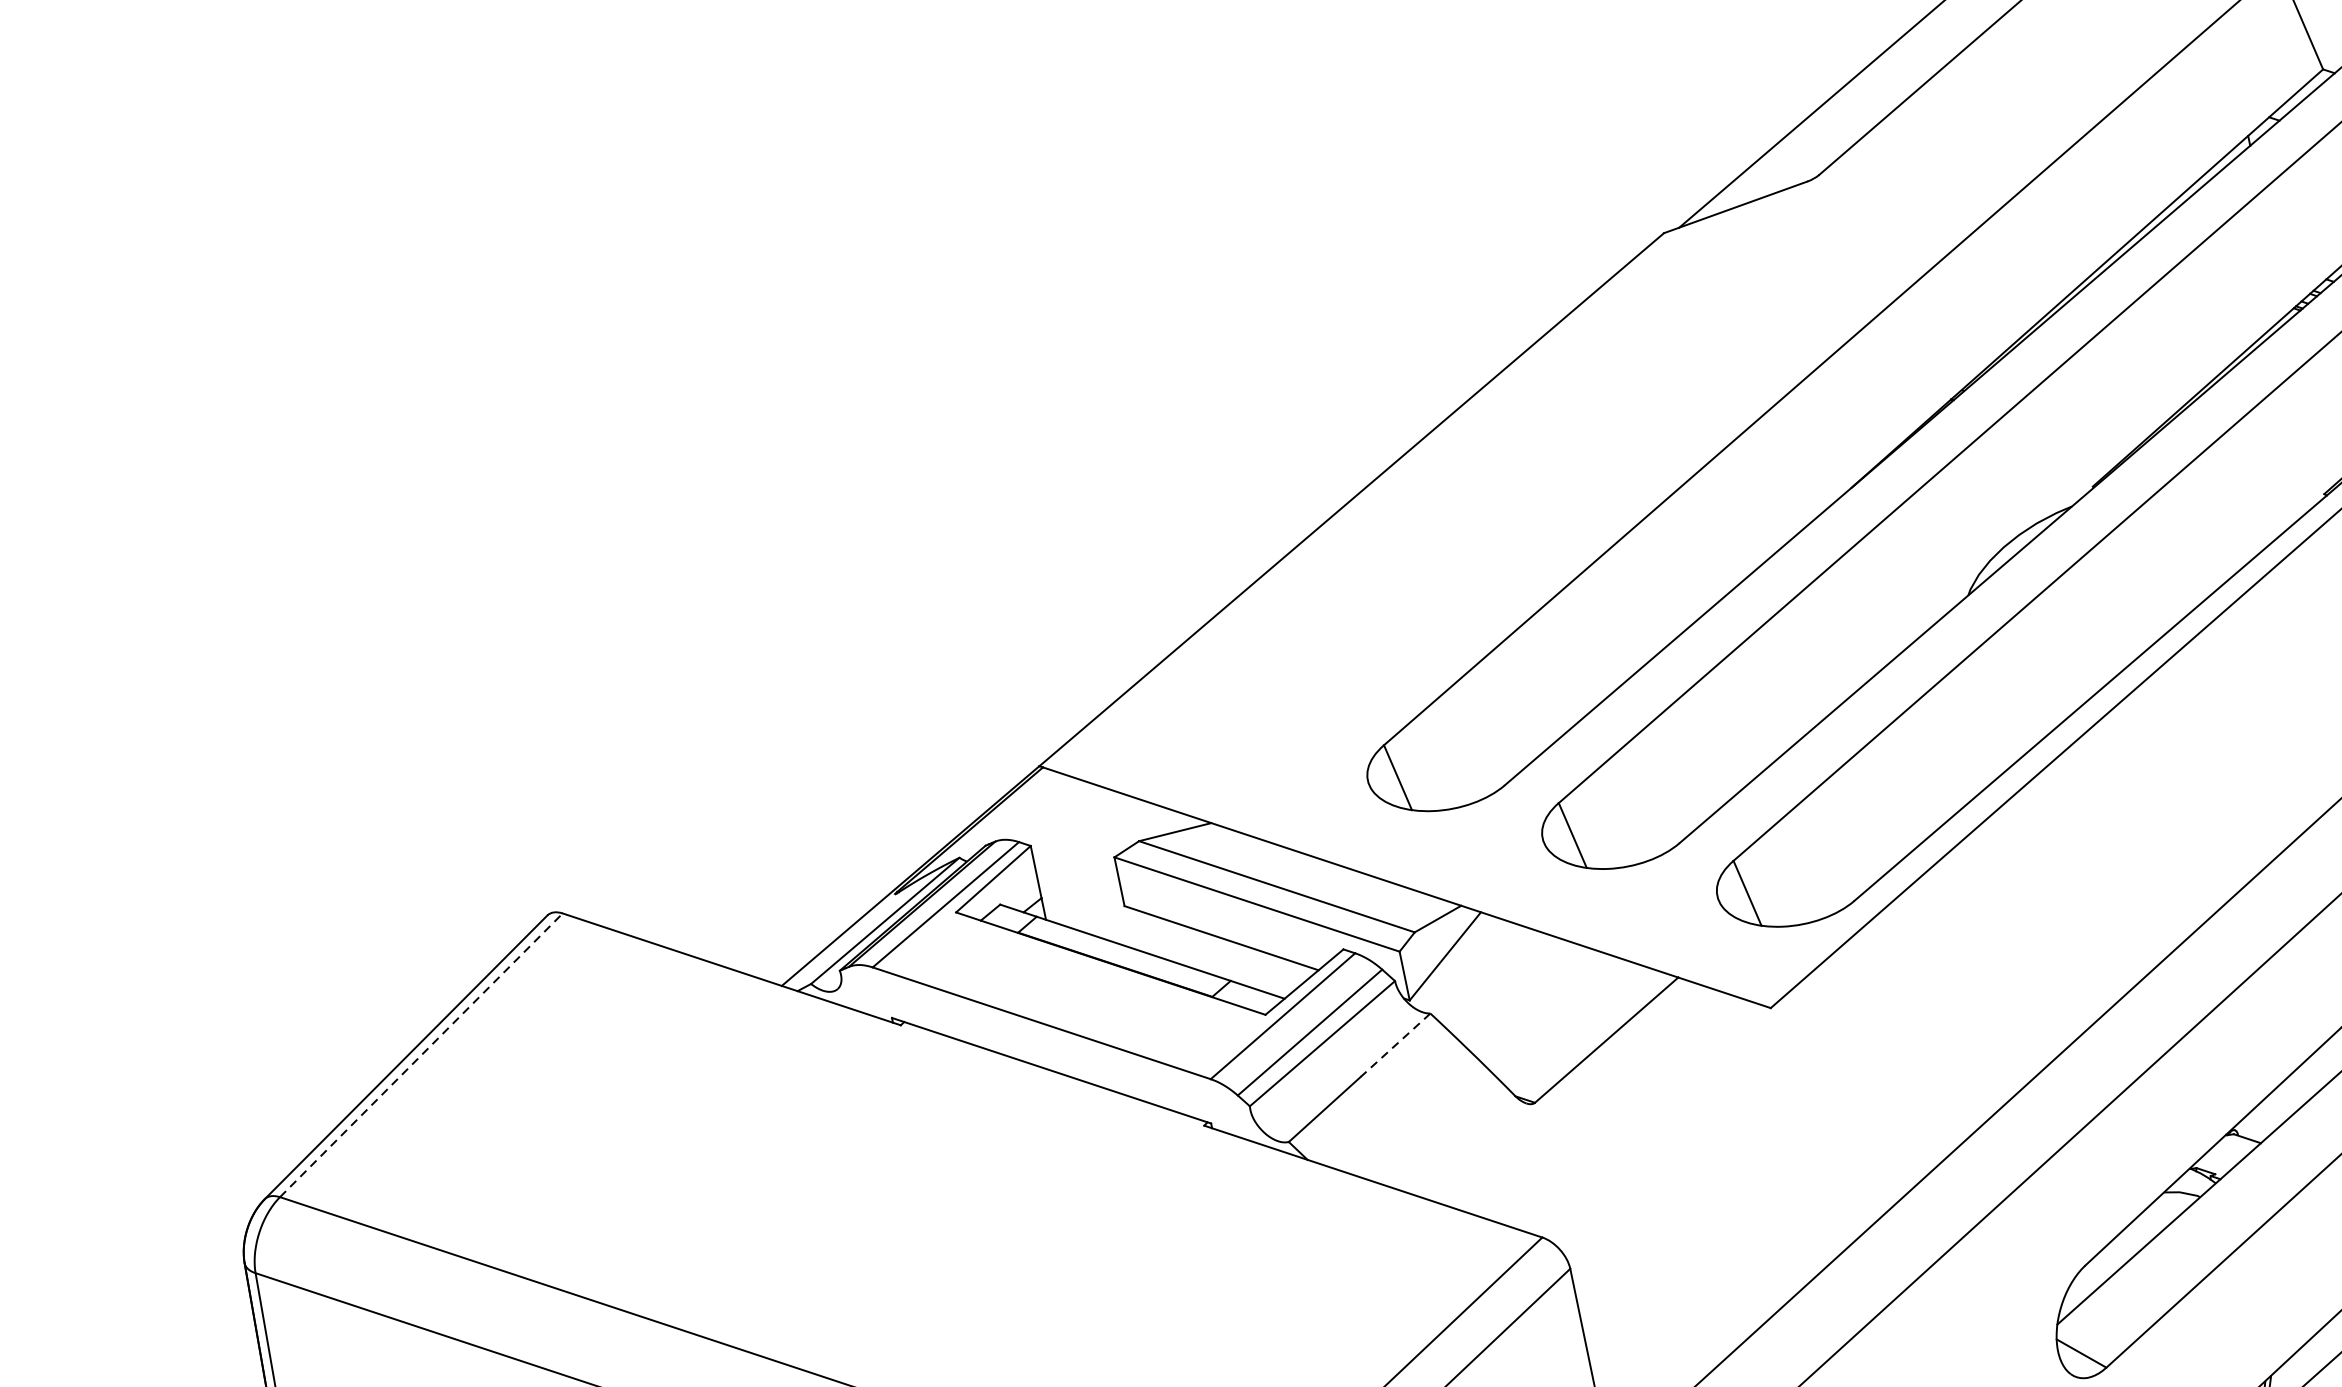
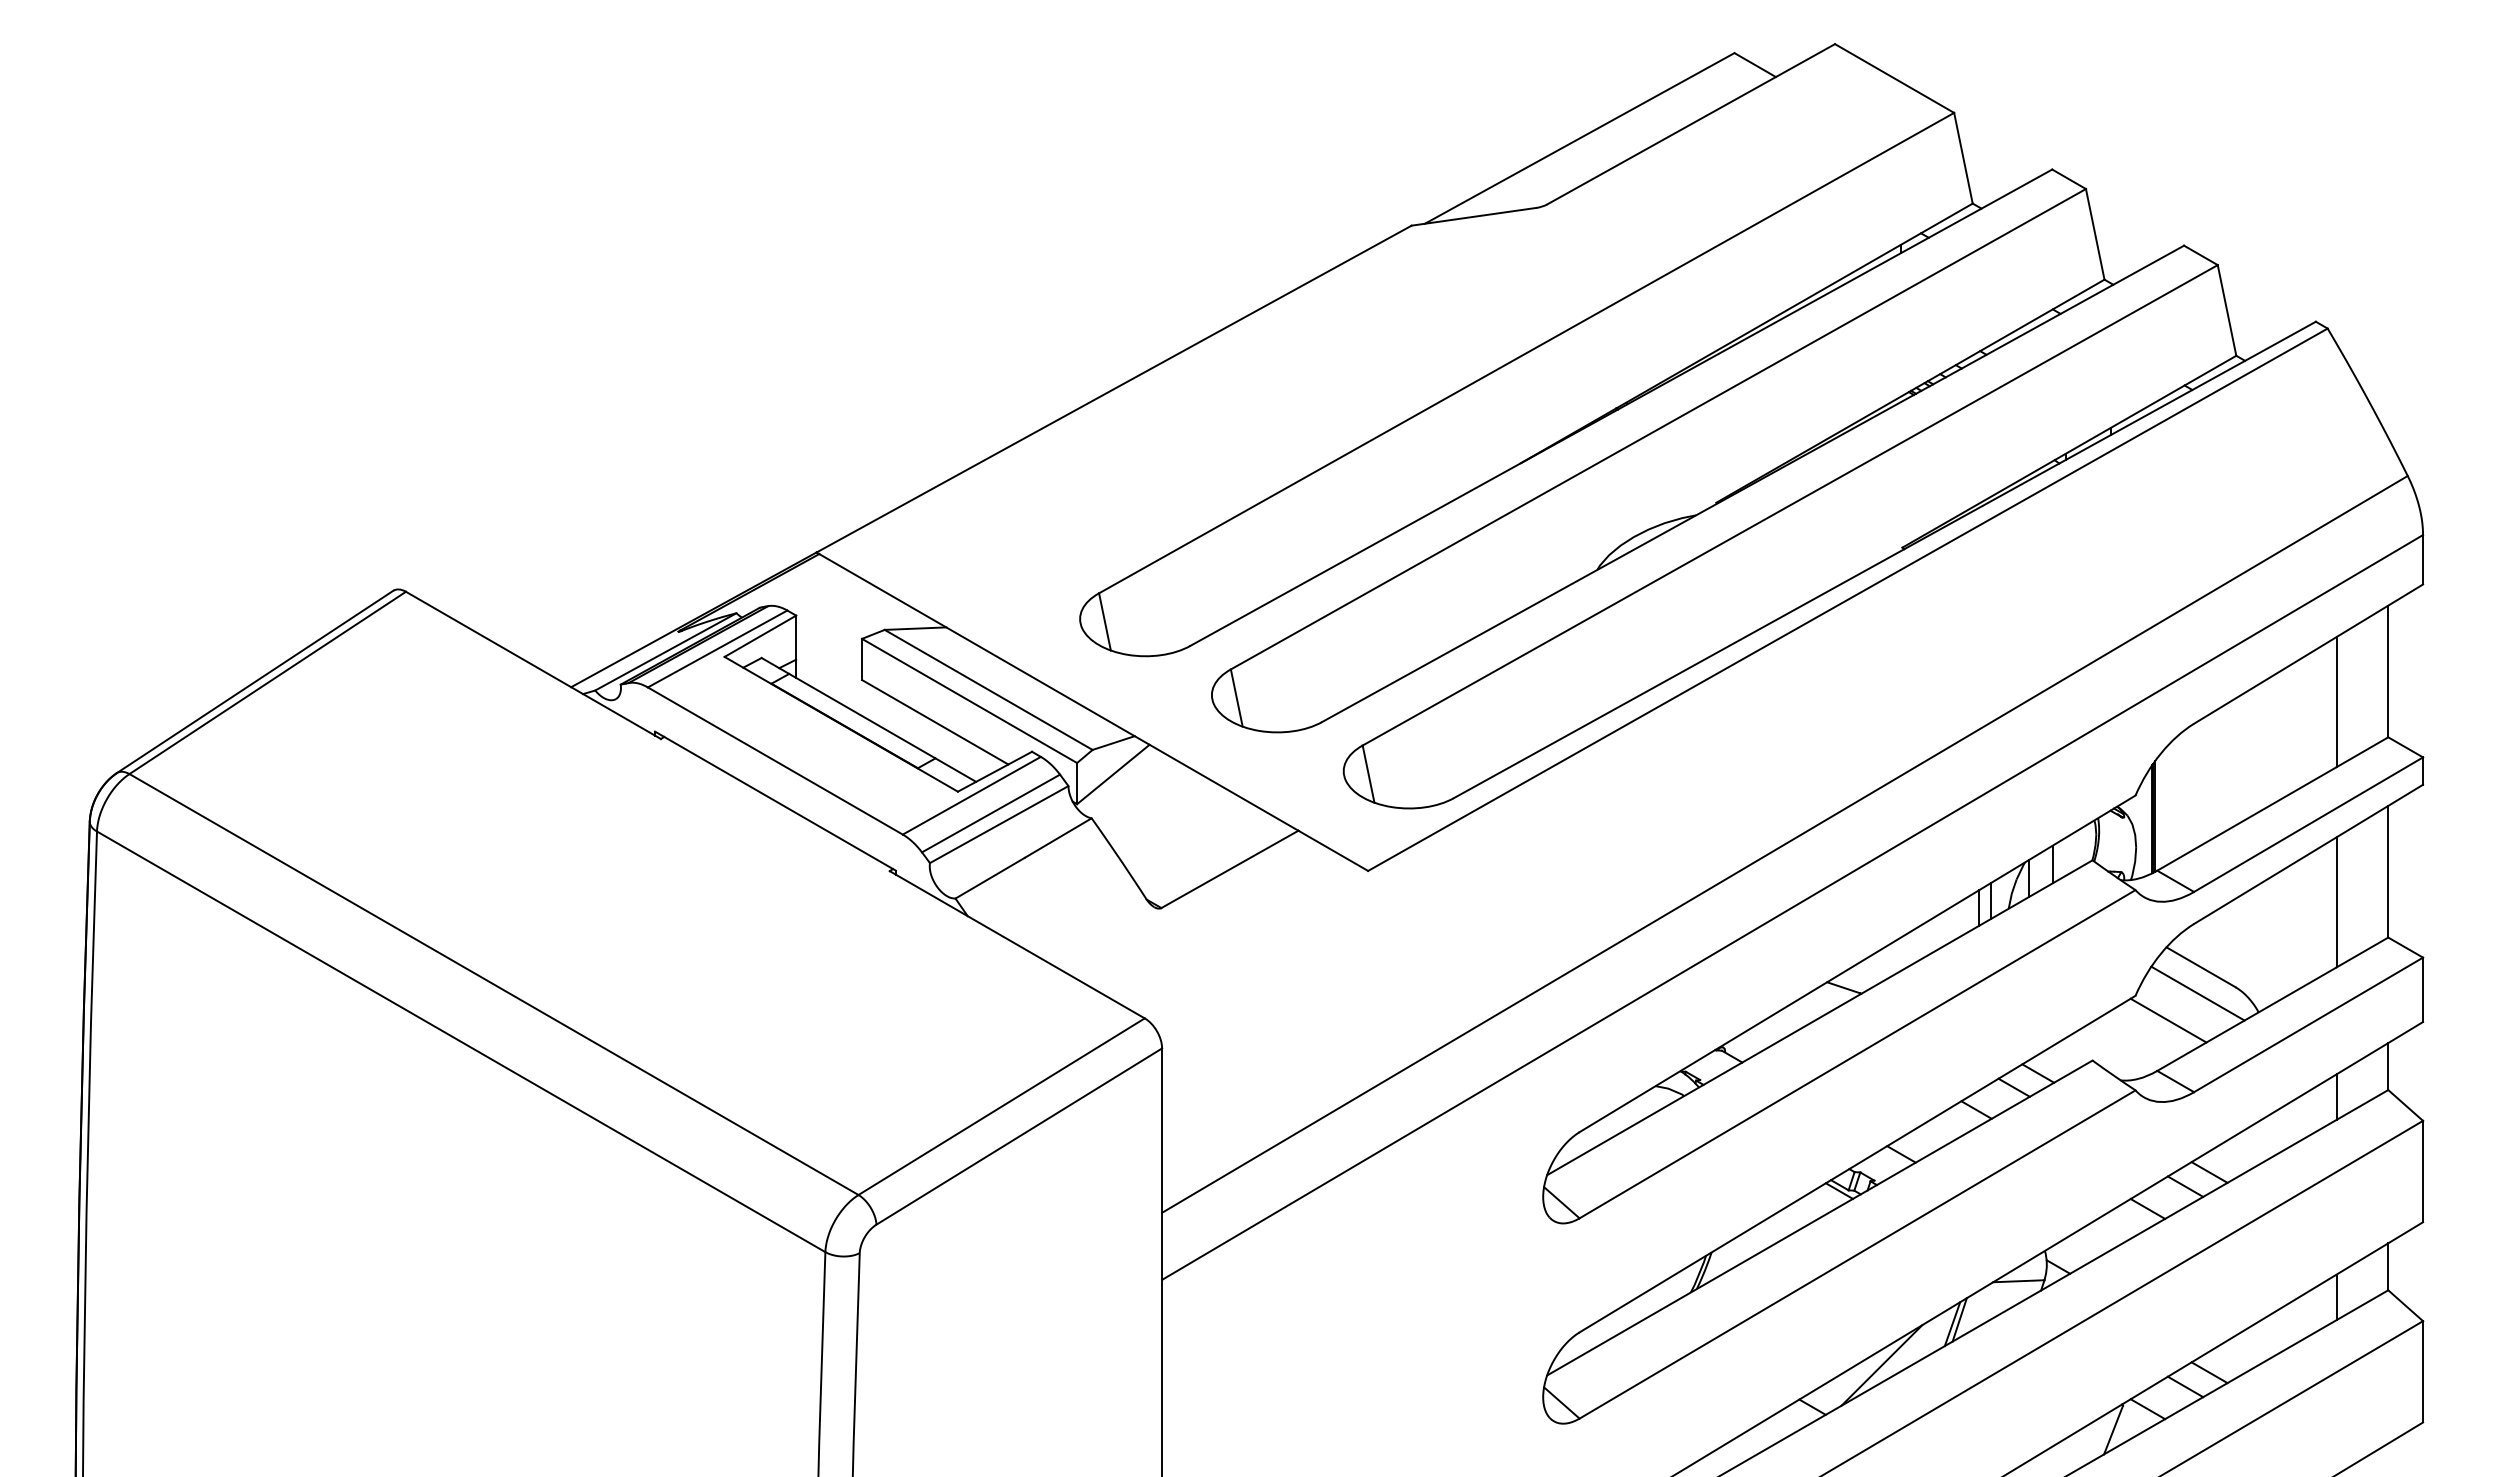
line: (1396, 1045) -> (1058, 838), dashed -> solid
line: (420, 1054) -> (267, 682), dashed -> solid

